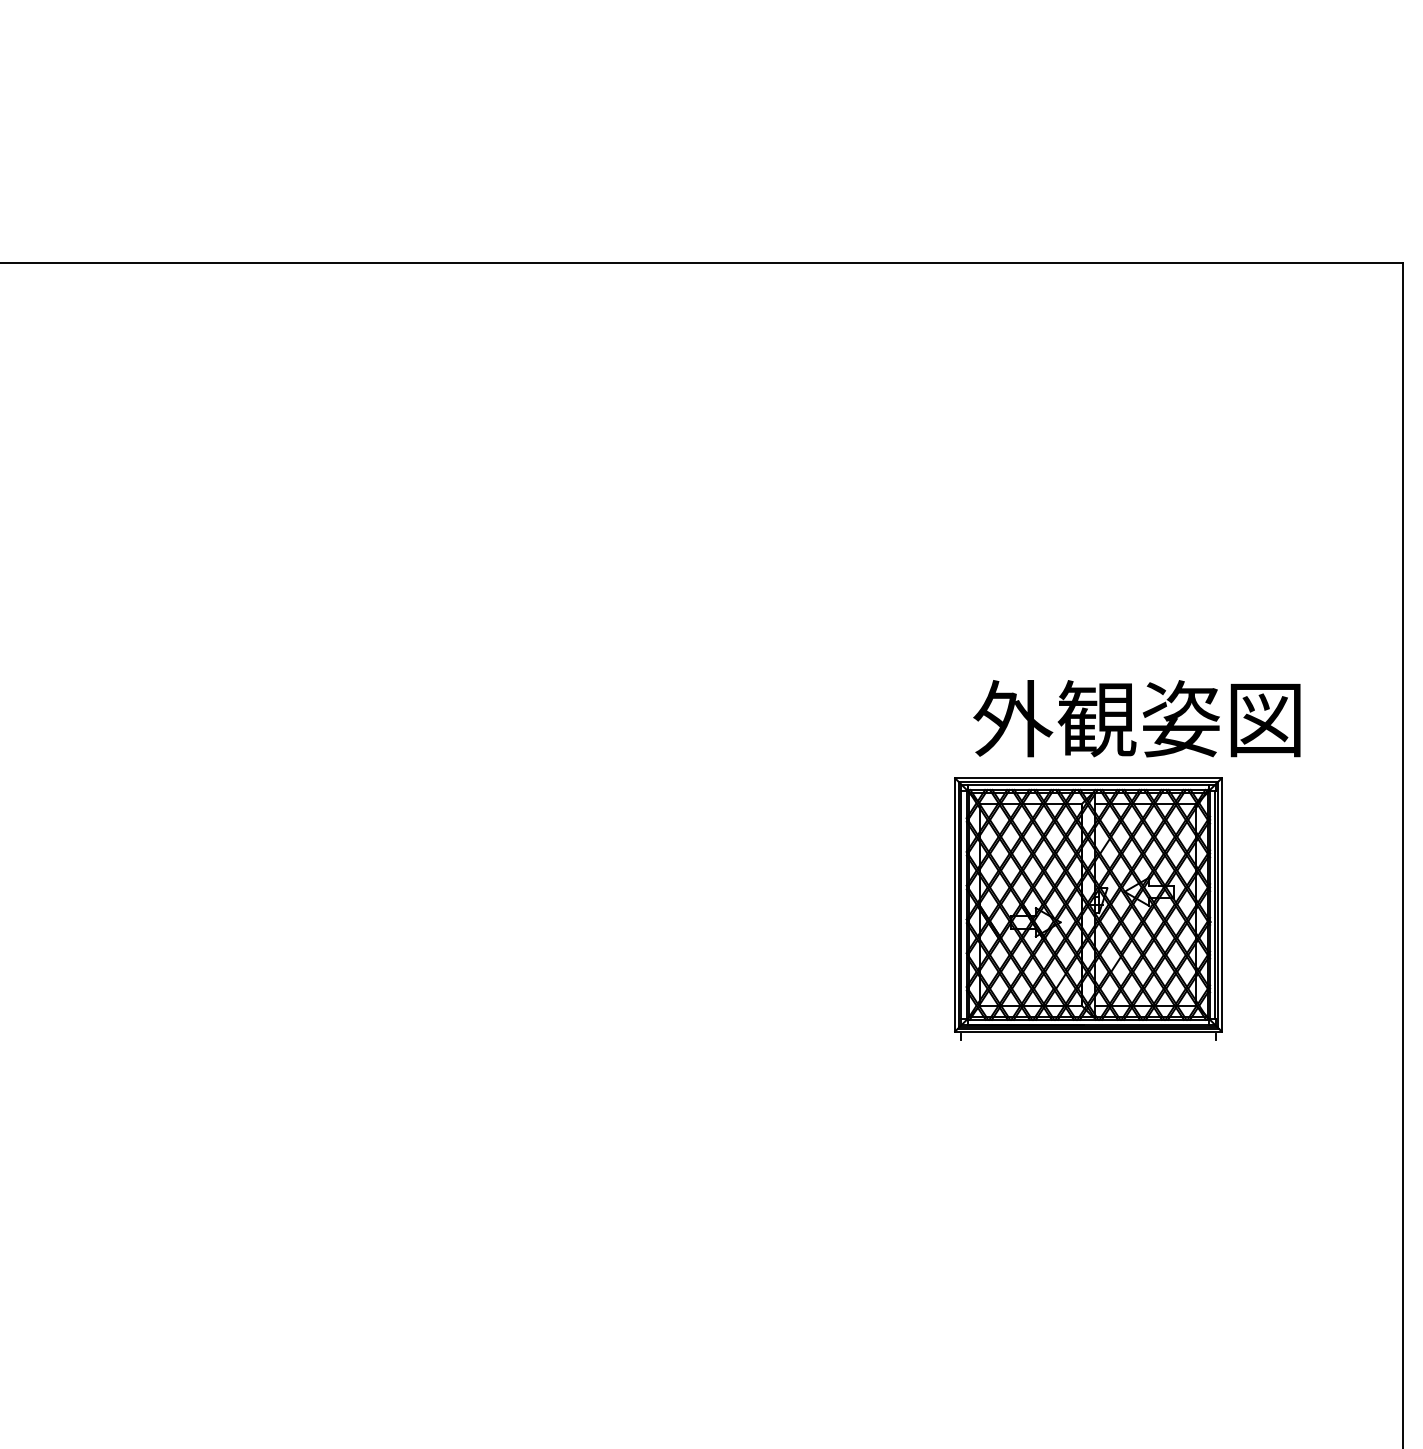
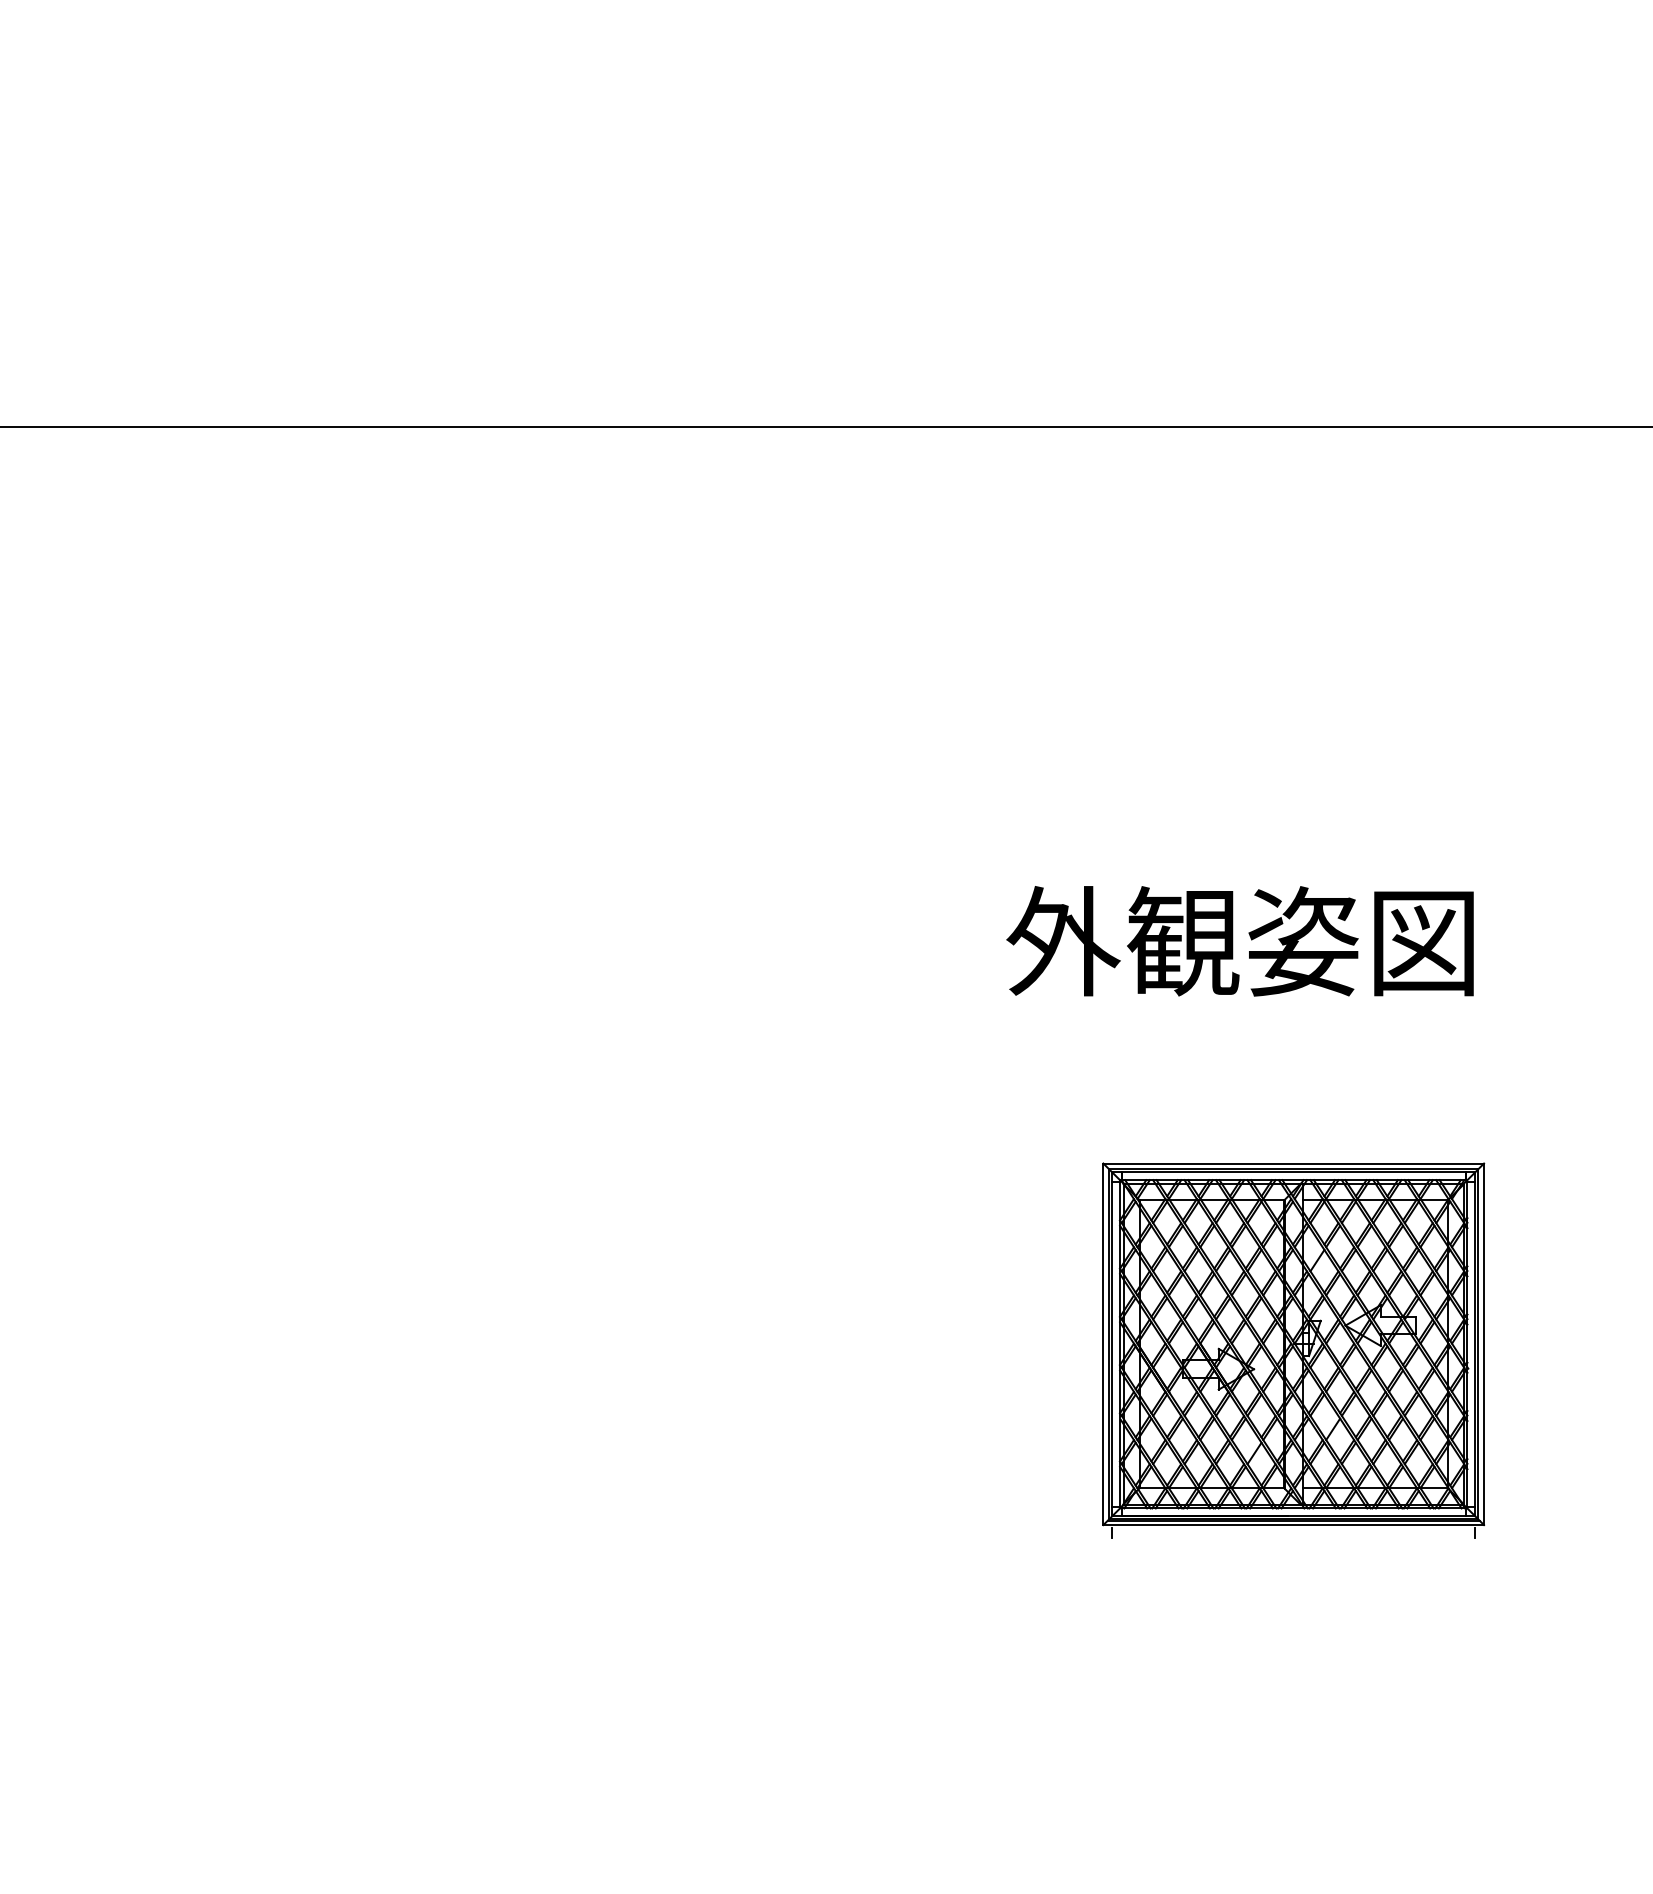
text: (1136, 718) -> (1239, 941), moved

